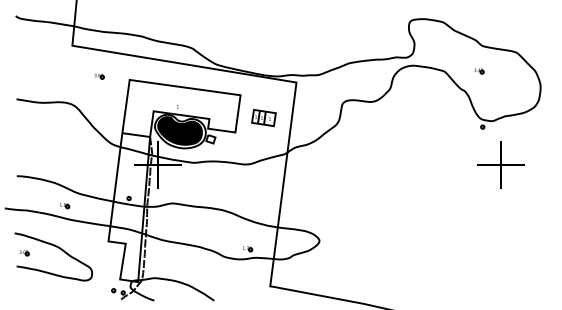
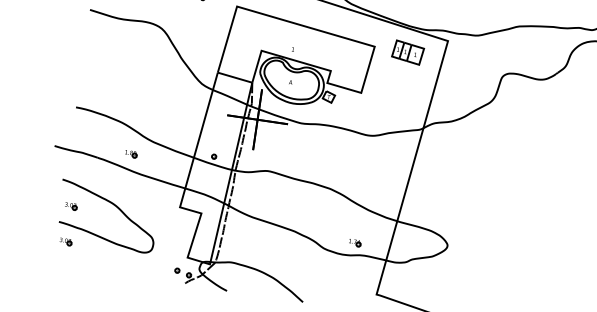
part: (263, 118) -> (407, 53), moved
fill: (179, 130) -> (290, 79), removed
part: (24, 281) -> (66, 242), added

